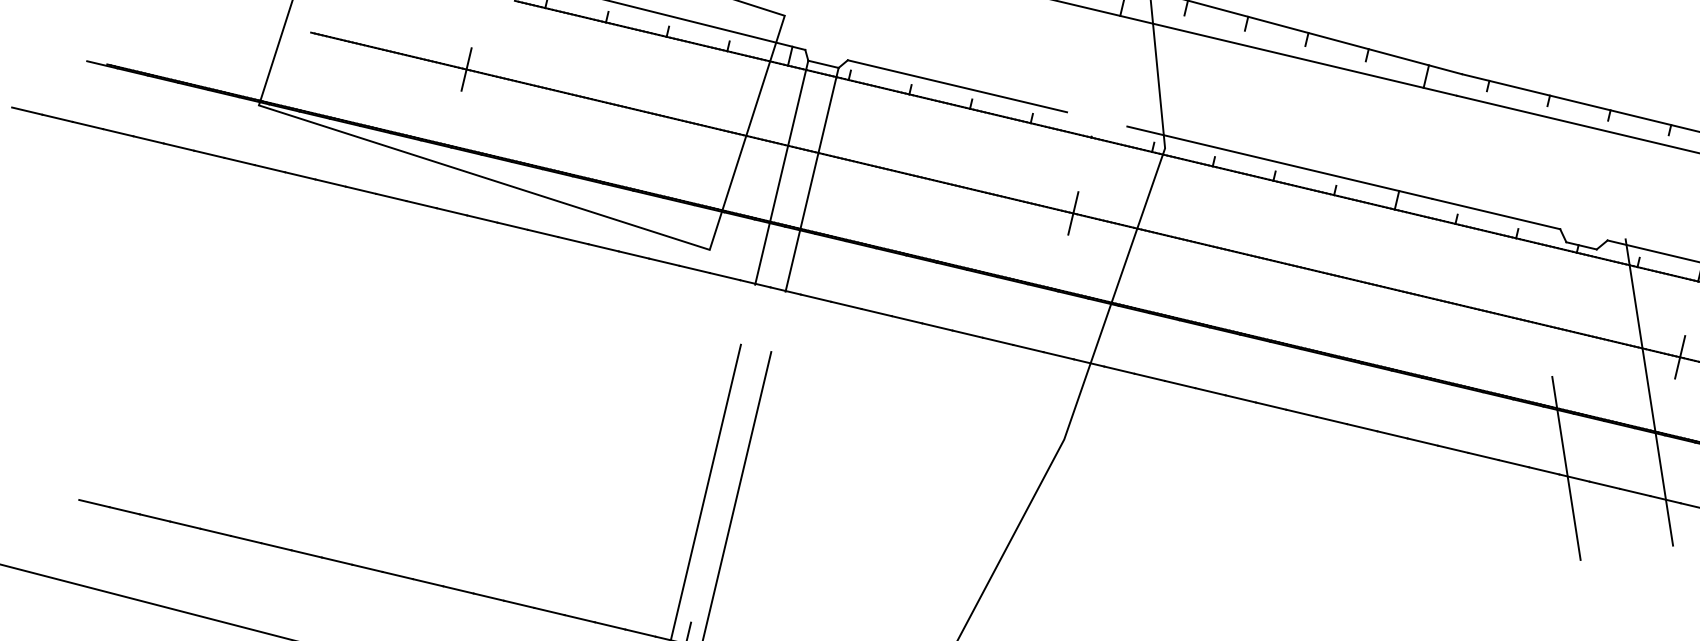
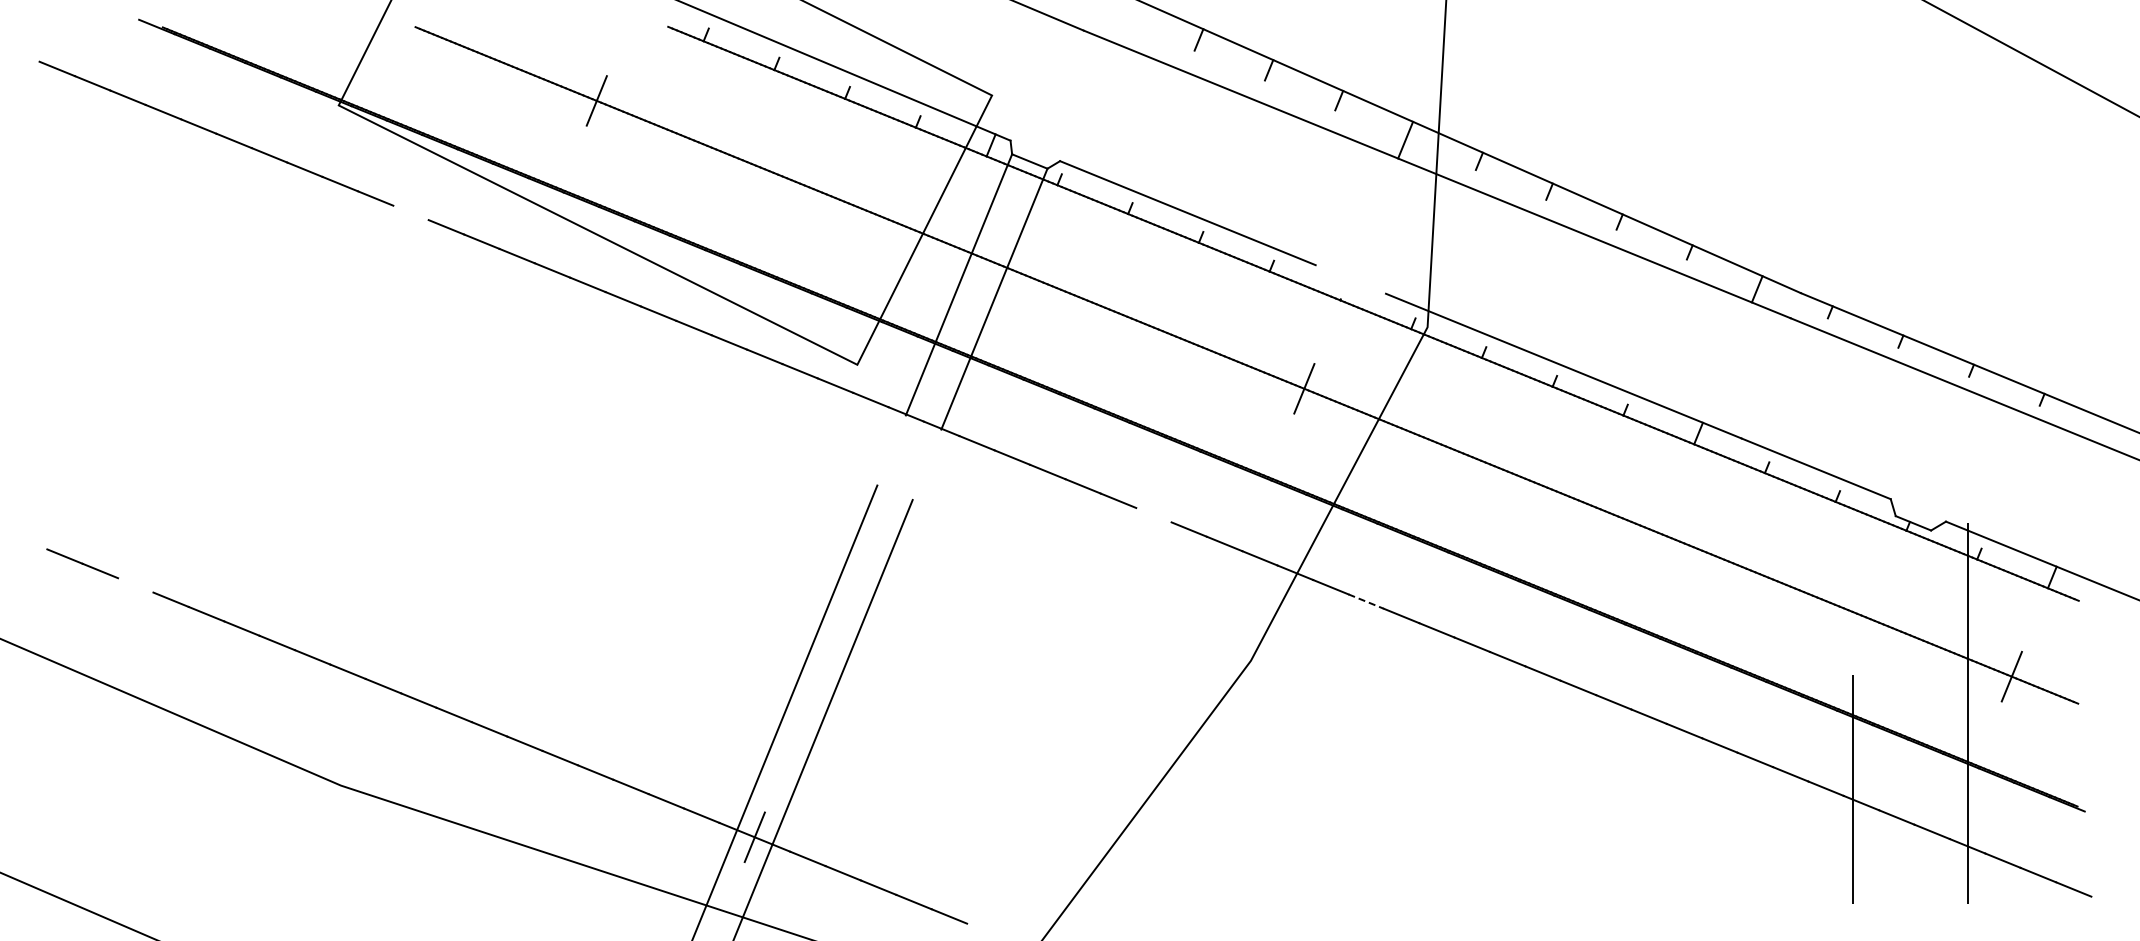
line: (330, 182) -> (410, 212), removed
line: (967, 334) -> (1153, 515), removed
line: (1150, 377) -> (1366, 601), solid -> dashed
line: (154, 518) -> (135, 585), removed

